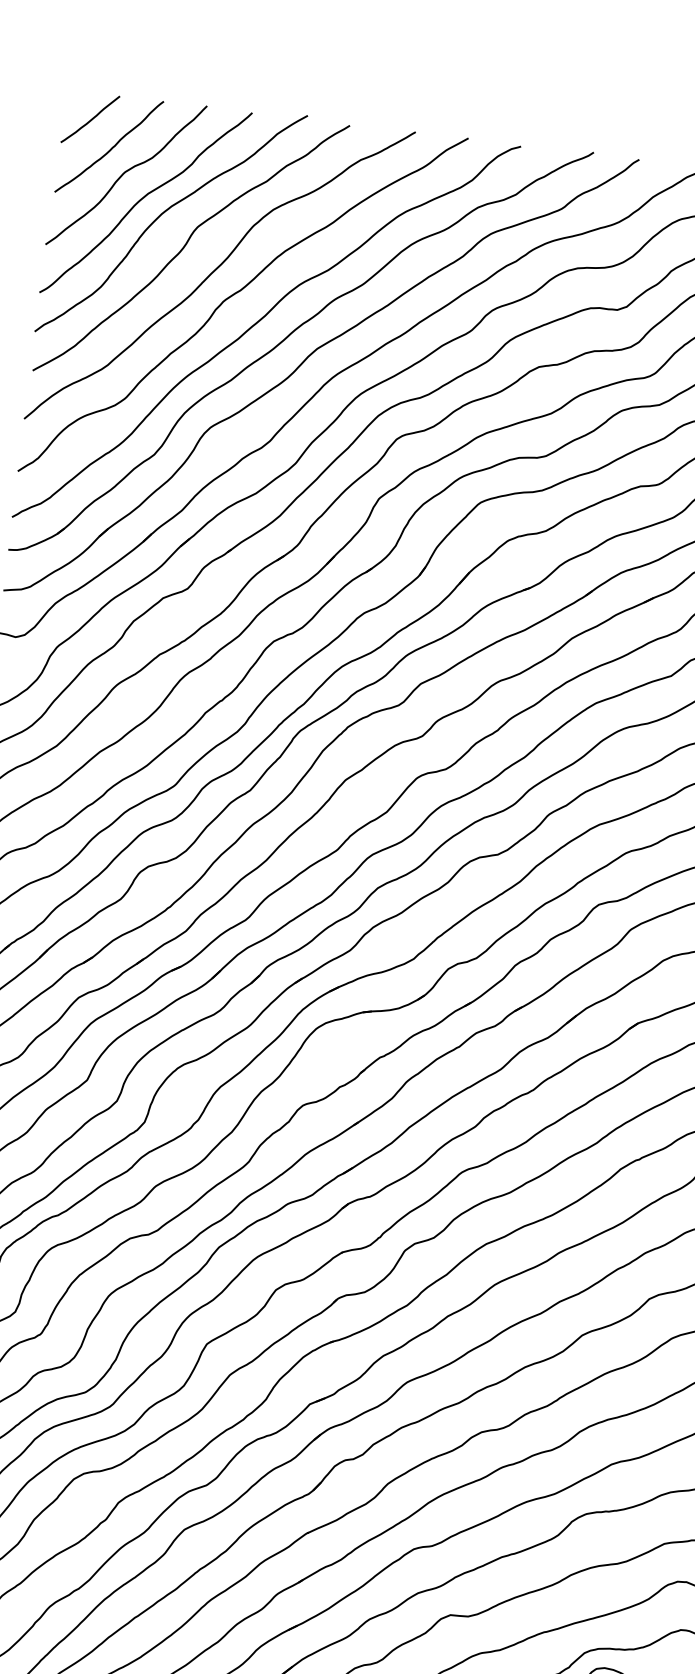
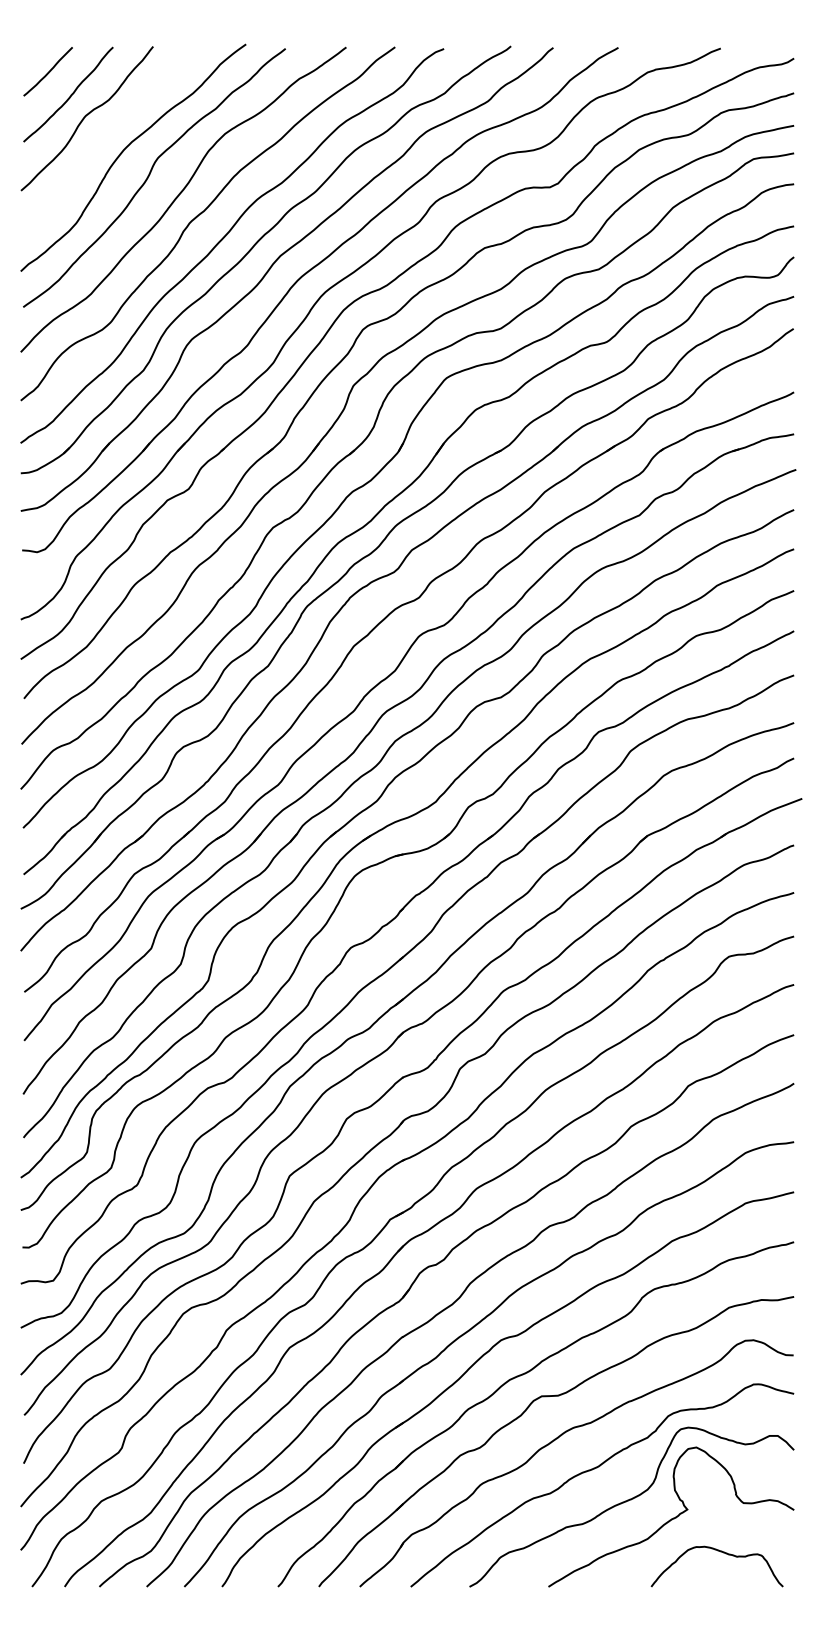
curve: (143, 199) -> (105, 138), removed

